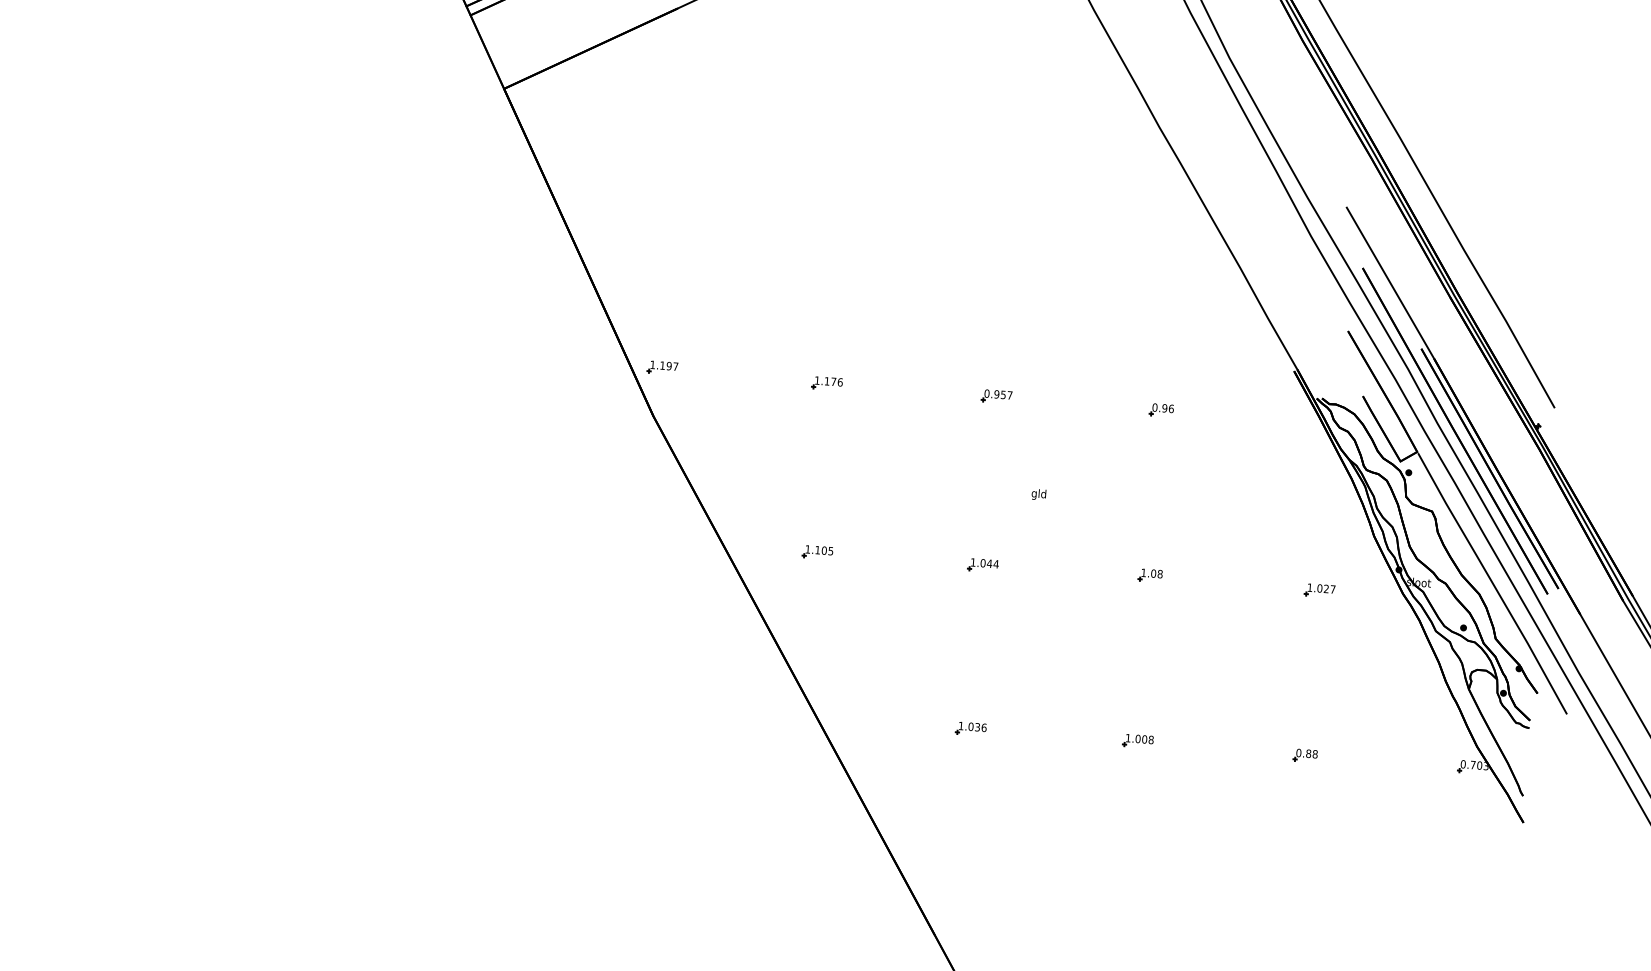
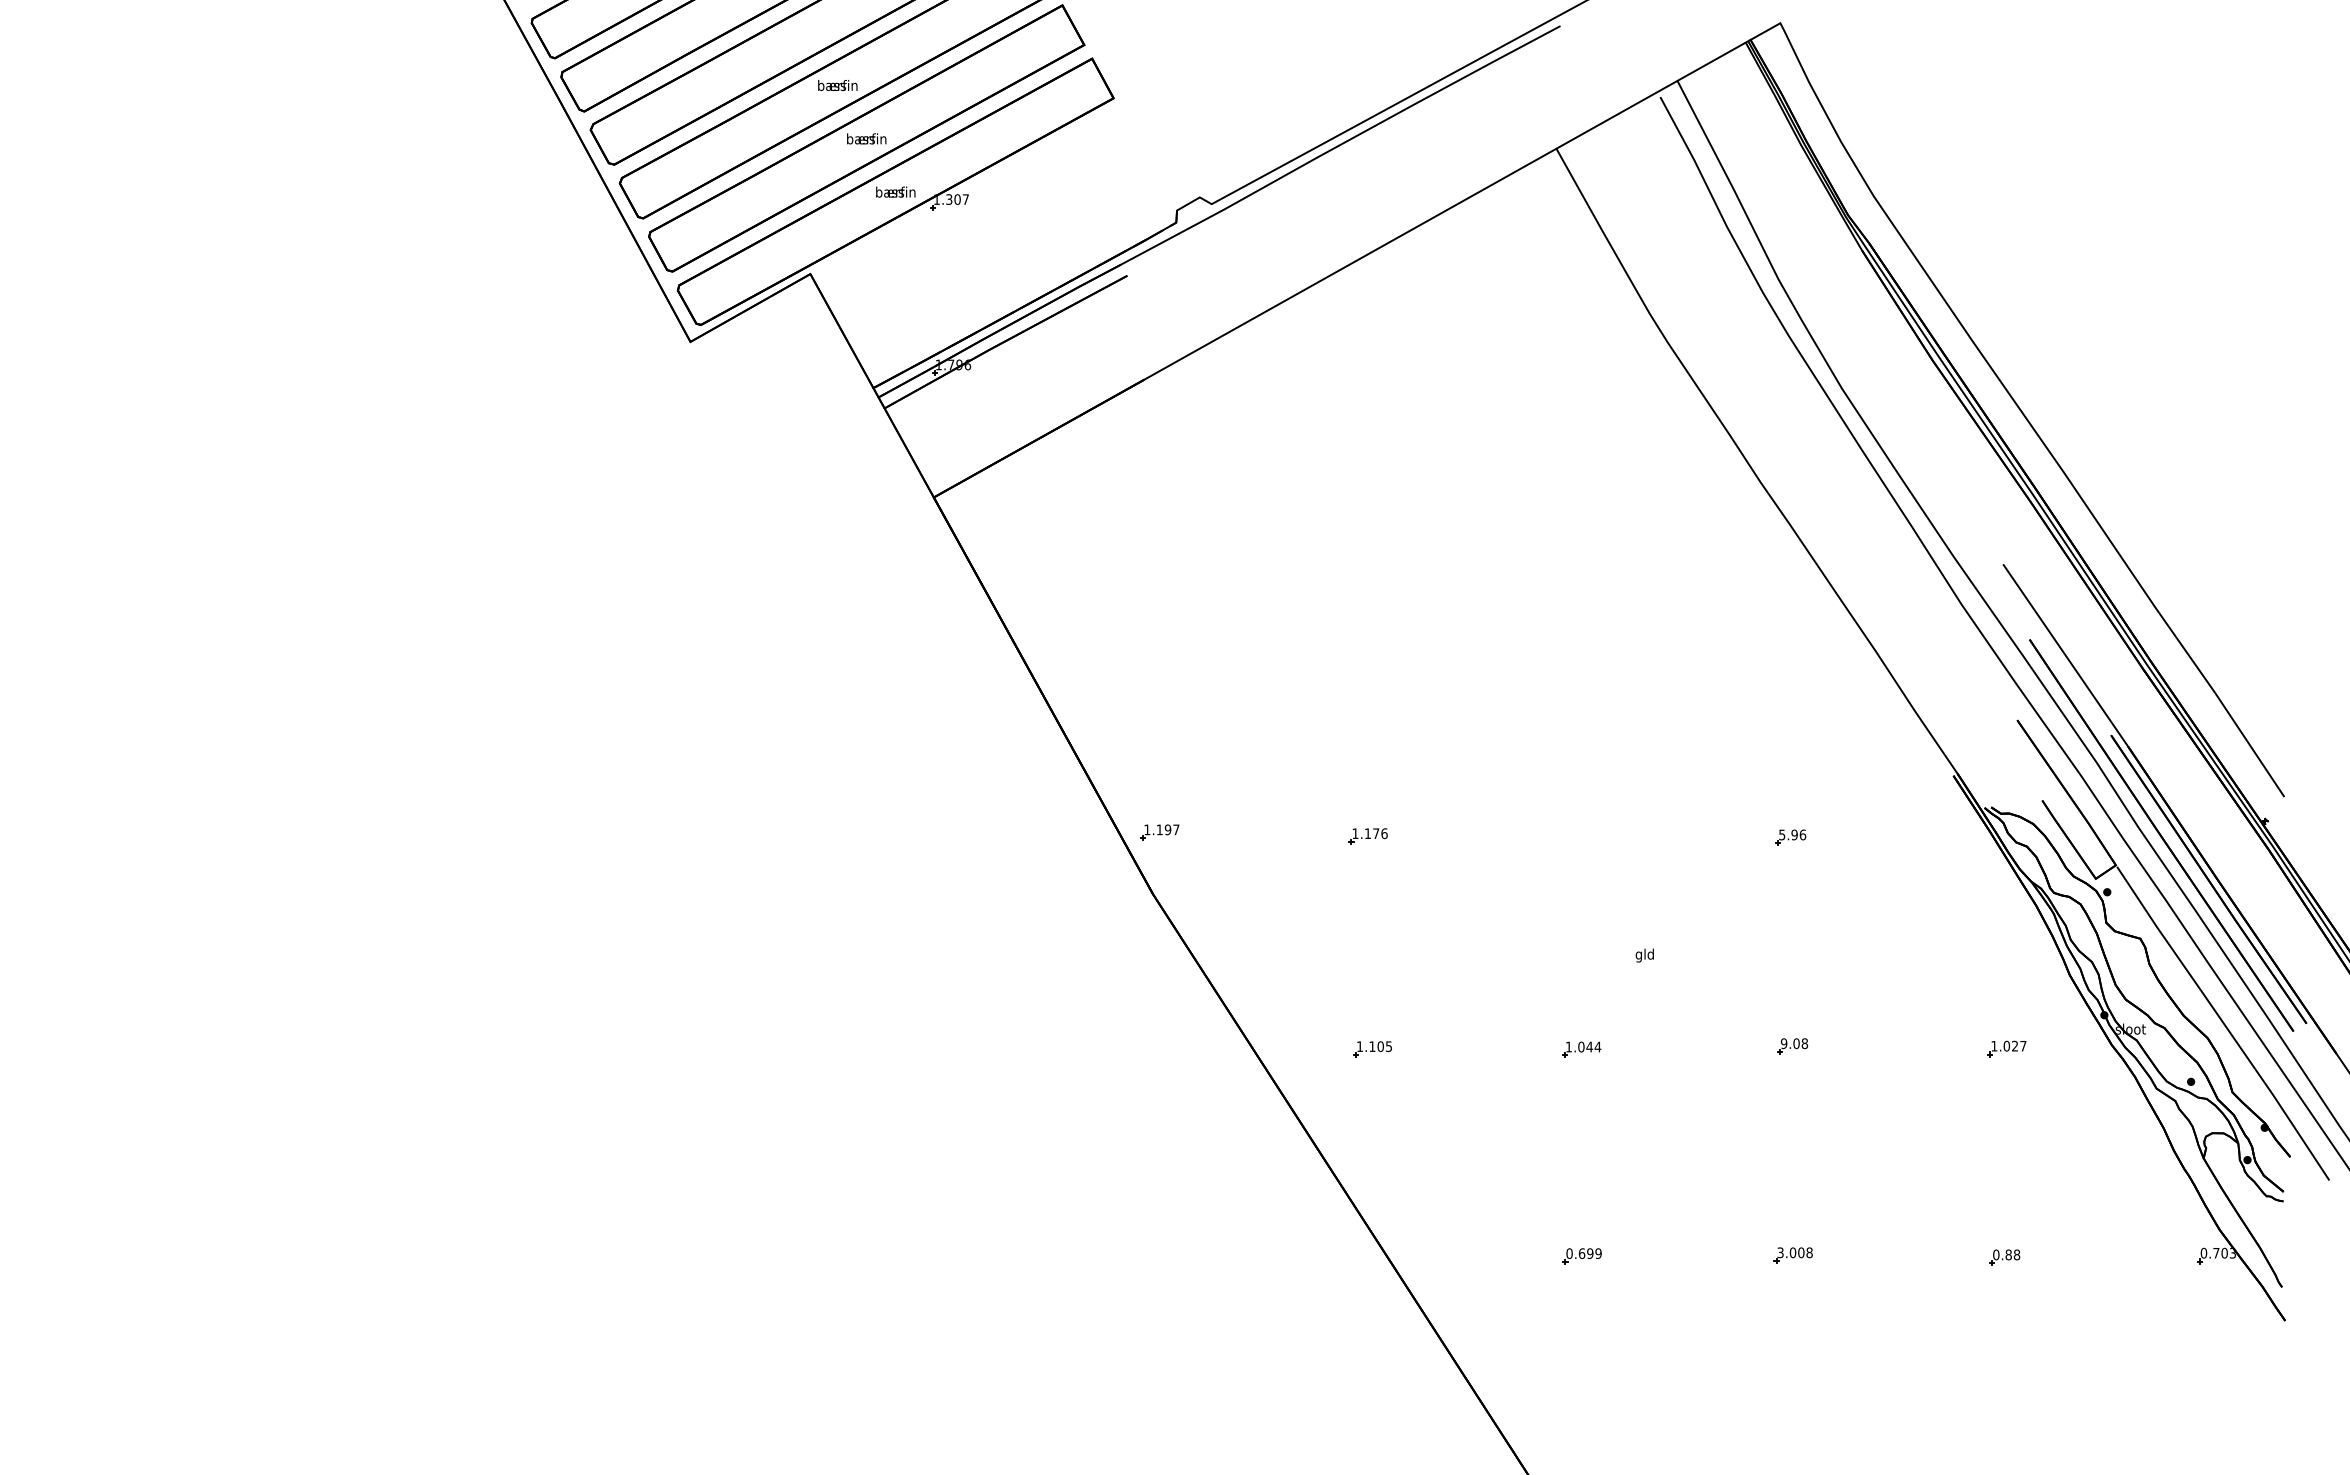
part: (996, 396) -> (1582, 836), removed
text: (1155, 407) -> (1782, 834), 0.96 -> 5.96
text: (1143, 572) -> (1783, 1043), 1.08 -> 9.08
text: (972, 726) -> (1583, 1253), 1.036 -> 0.699
text: (1128, 737) -> (1780, 1252), 1.008 -> 3.008

